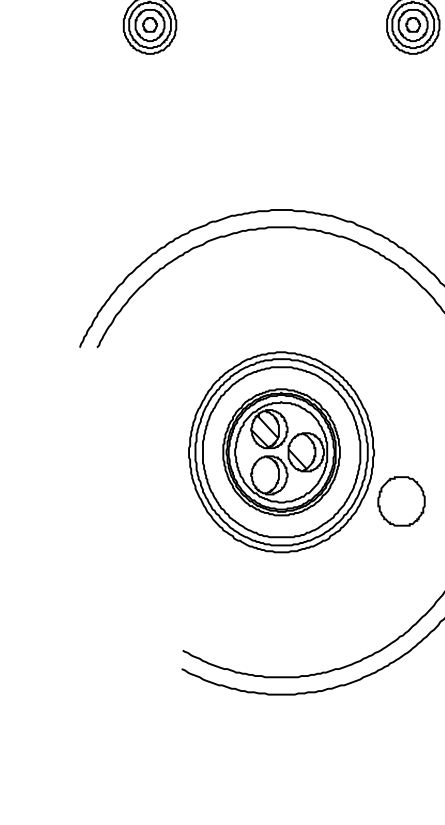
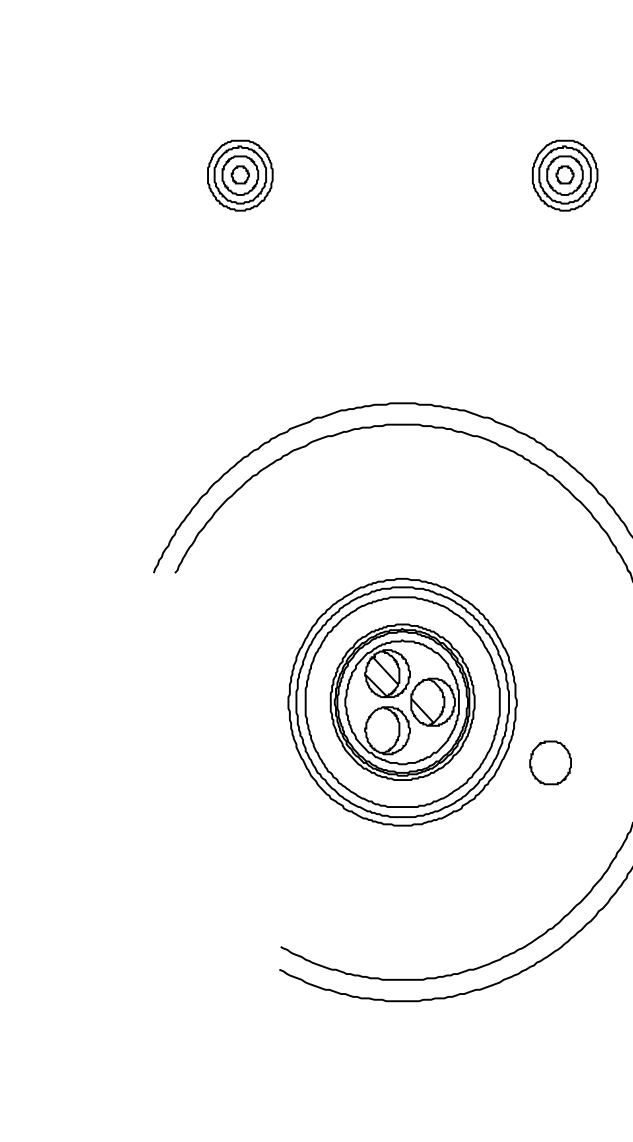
part: (401, 501) -> (550, 762), size x0.71

